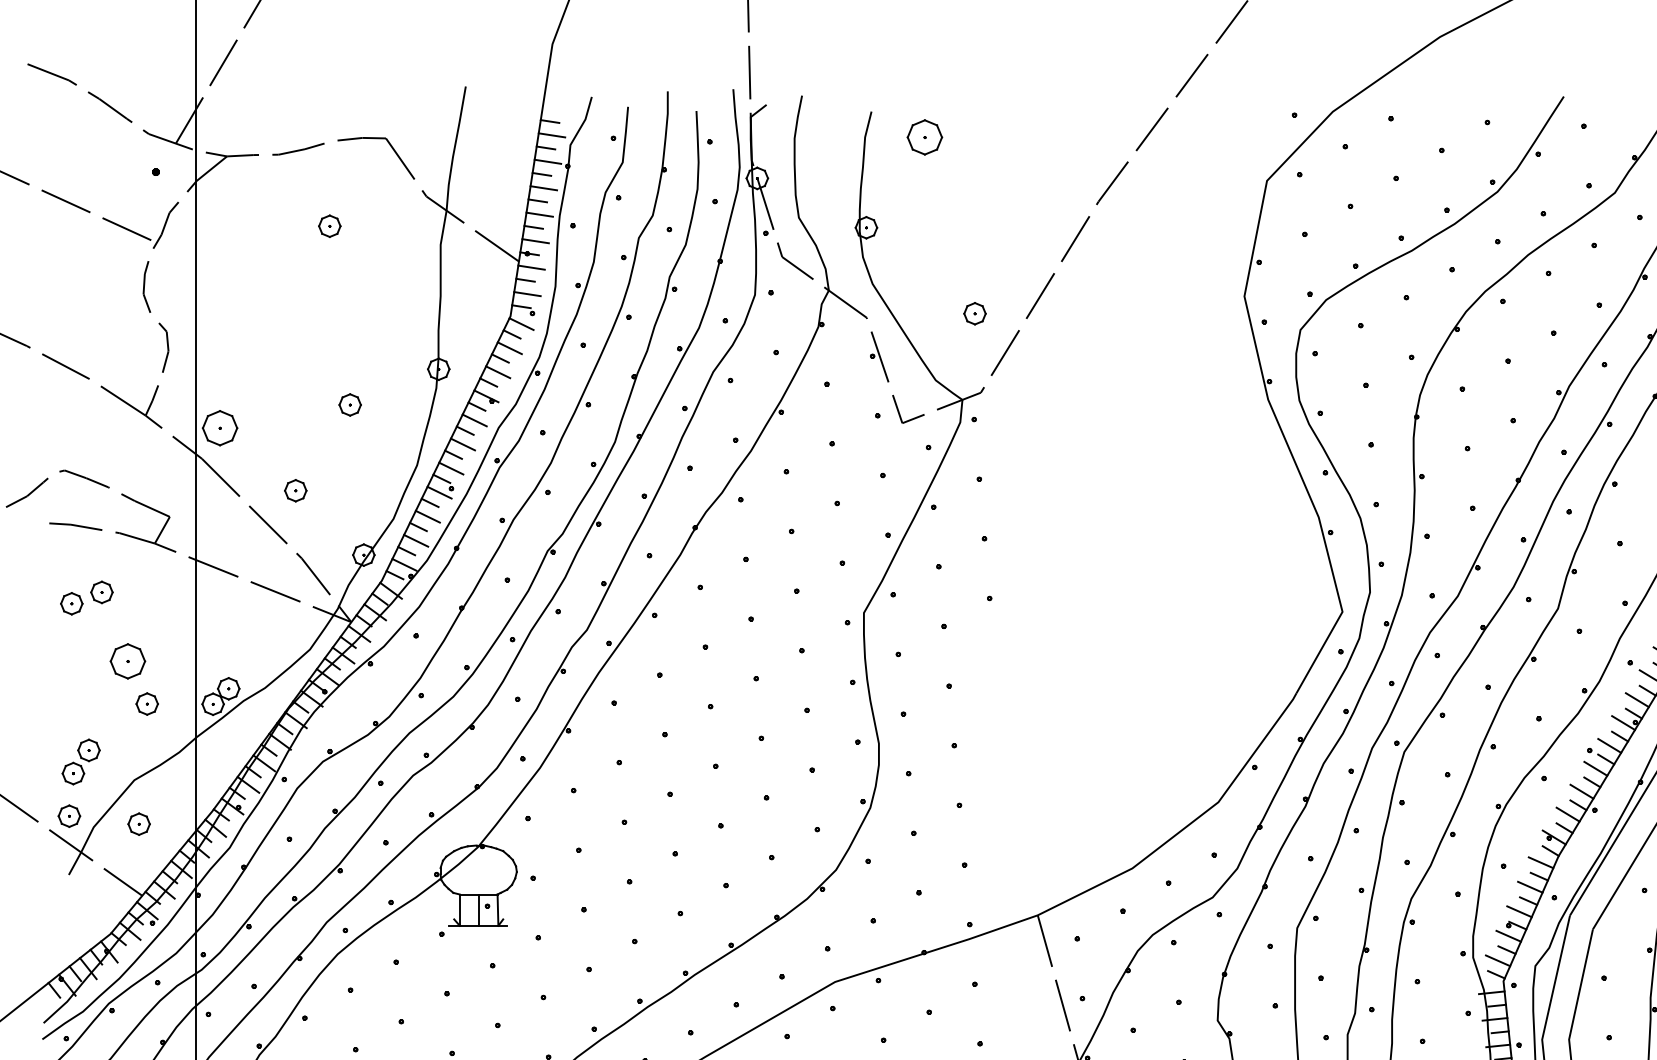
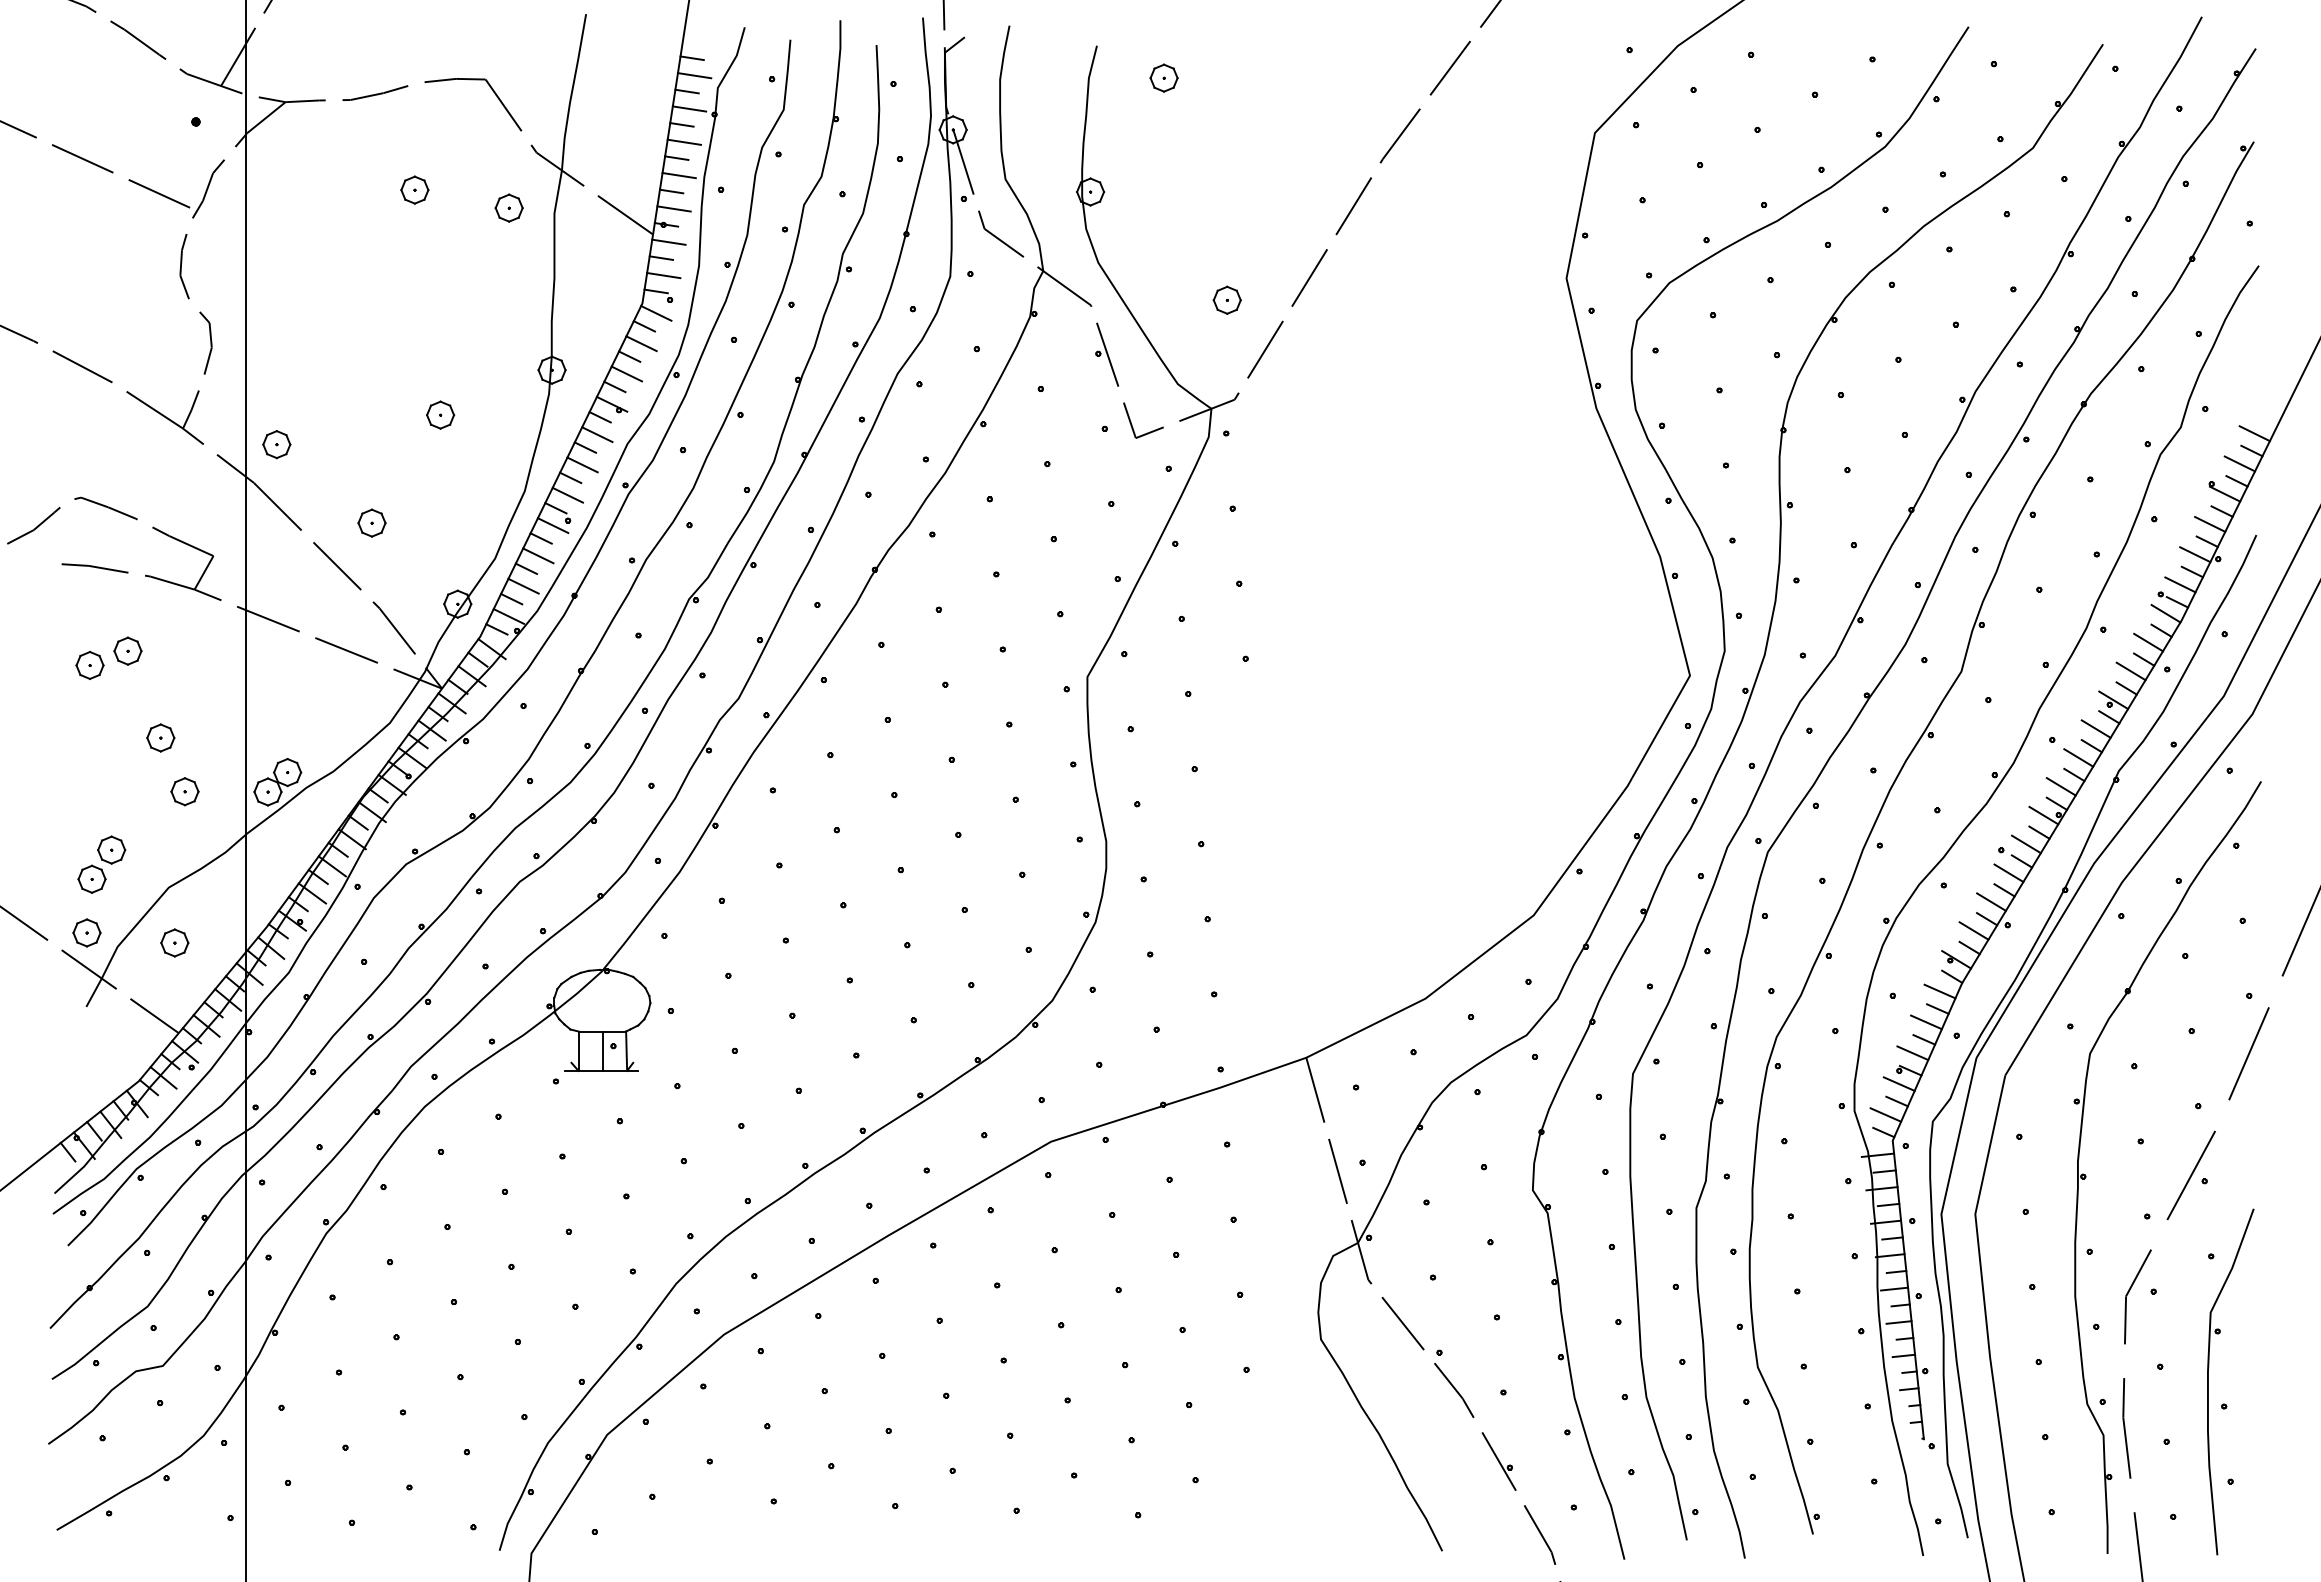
part: (924, 136) -> (1163, 77), size x0.62
part: (404, 240) -> (508, 207), added
part: (219, 428) -> (276, 444), size x0.62
part: (127, 660) -> (160, 737), size x0.62

